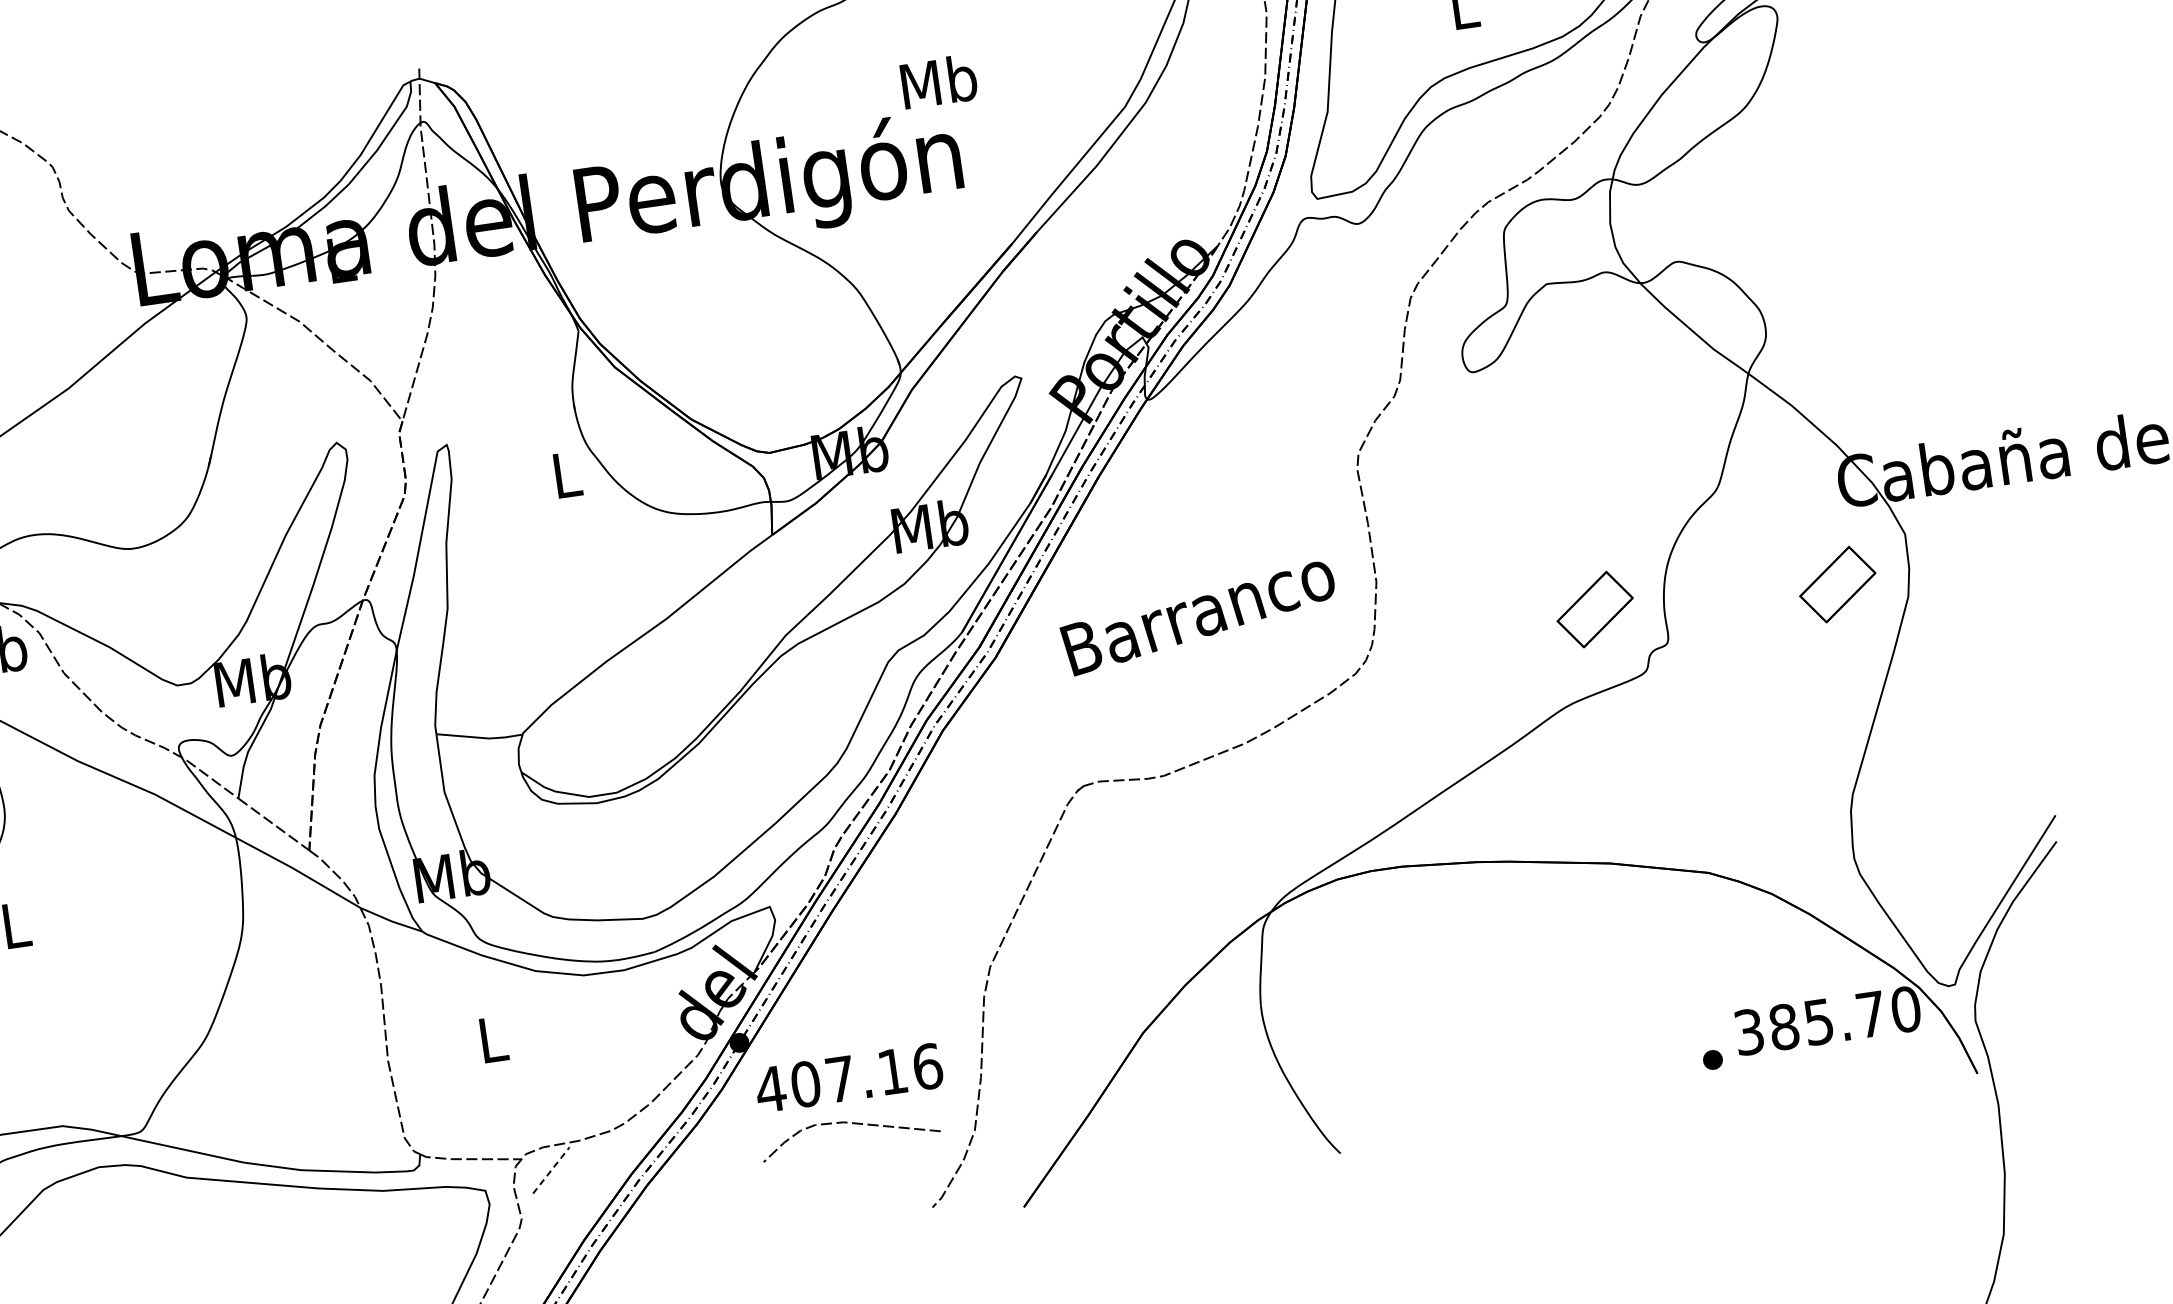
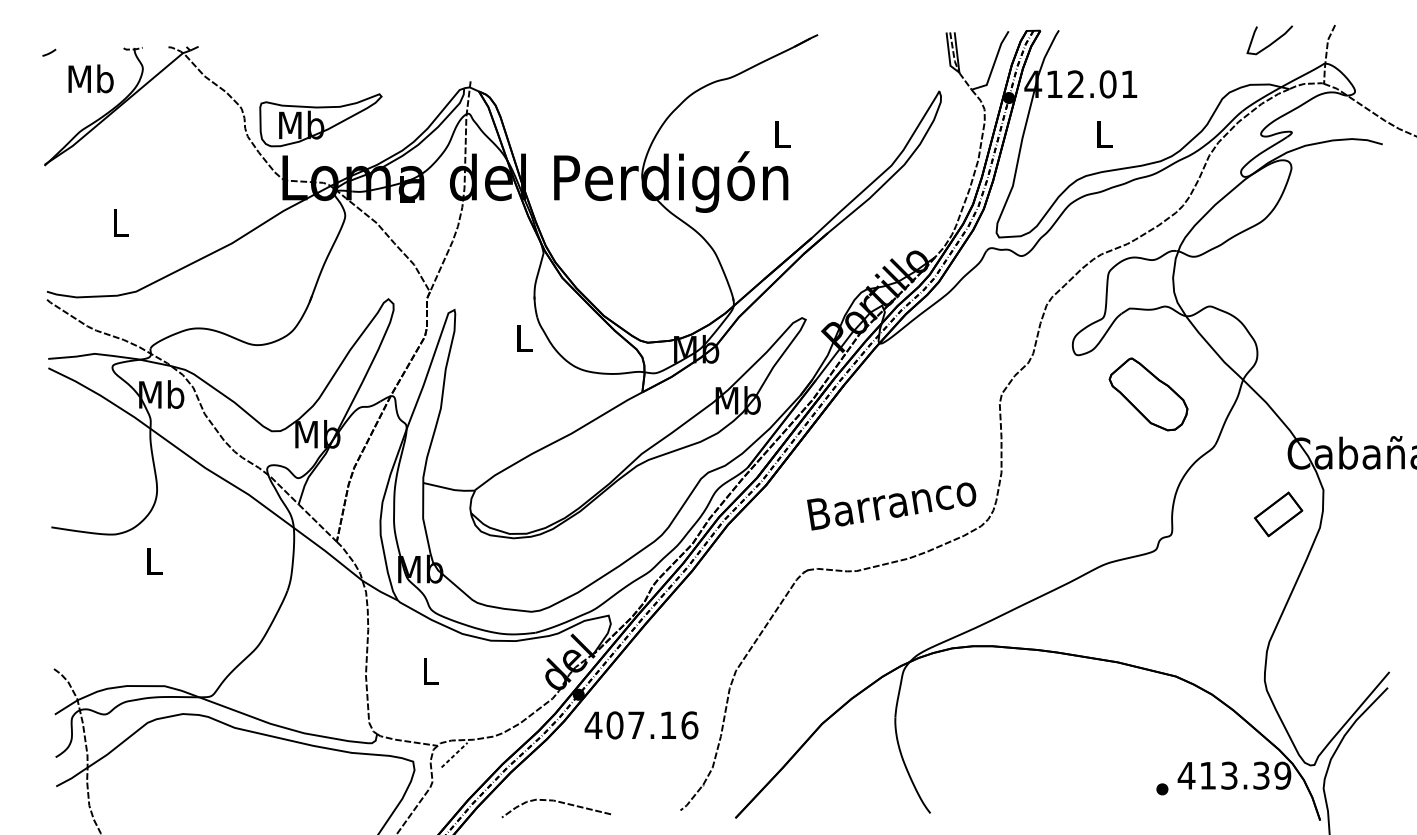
text: (938, 80) -> (781, 133), Mb -> L
part: (183, 167) -> (320, 120), added
part: (1597, 419) -> (1148, 394), added
part: (1594, 609) -> (1130, 508), removed
text: (1198, 618) -> (891, 506), moved
text: (1827, 1020) -> (1234, 775), 385.70 -> 413.39
curve: (852, 1124) -> (558, 802), moved

